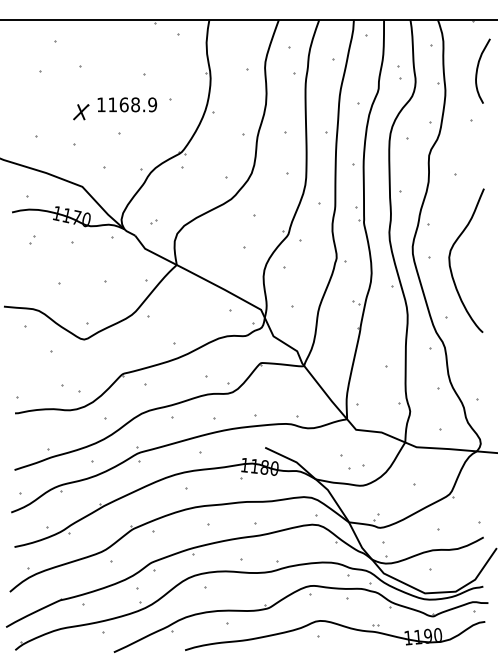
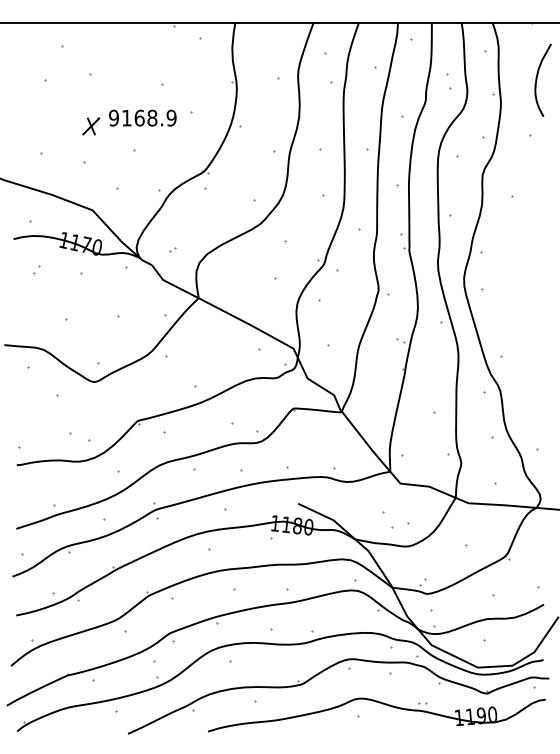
text: (100, 104) -> (113, 117), 1168.9 -> 9168.9
curve: (450, 260) -> (506, 293), removed

